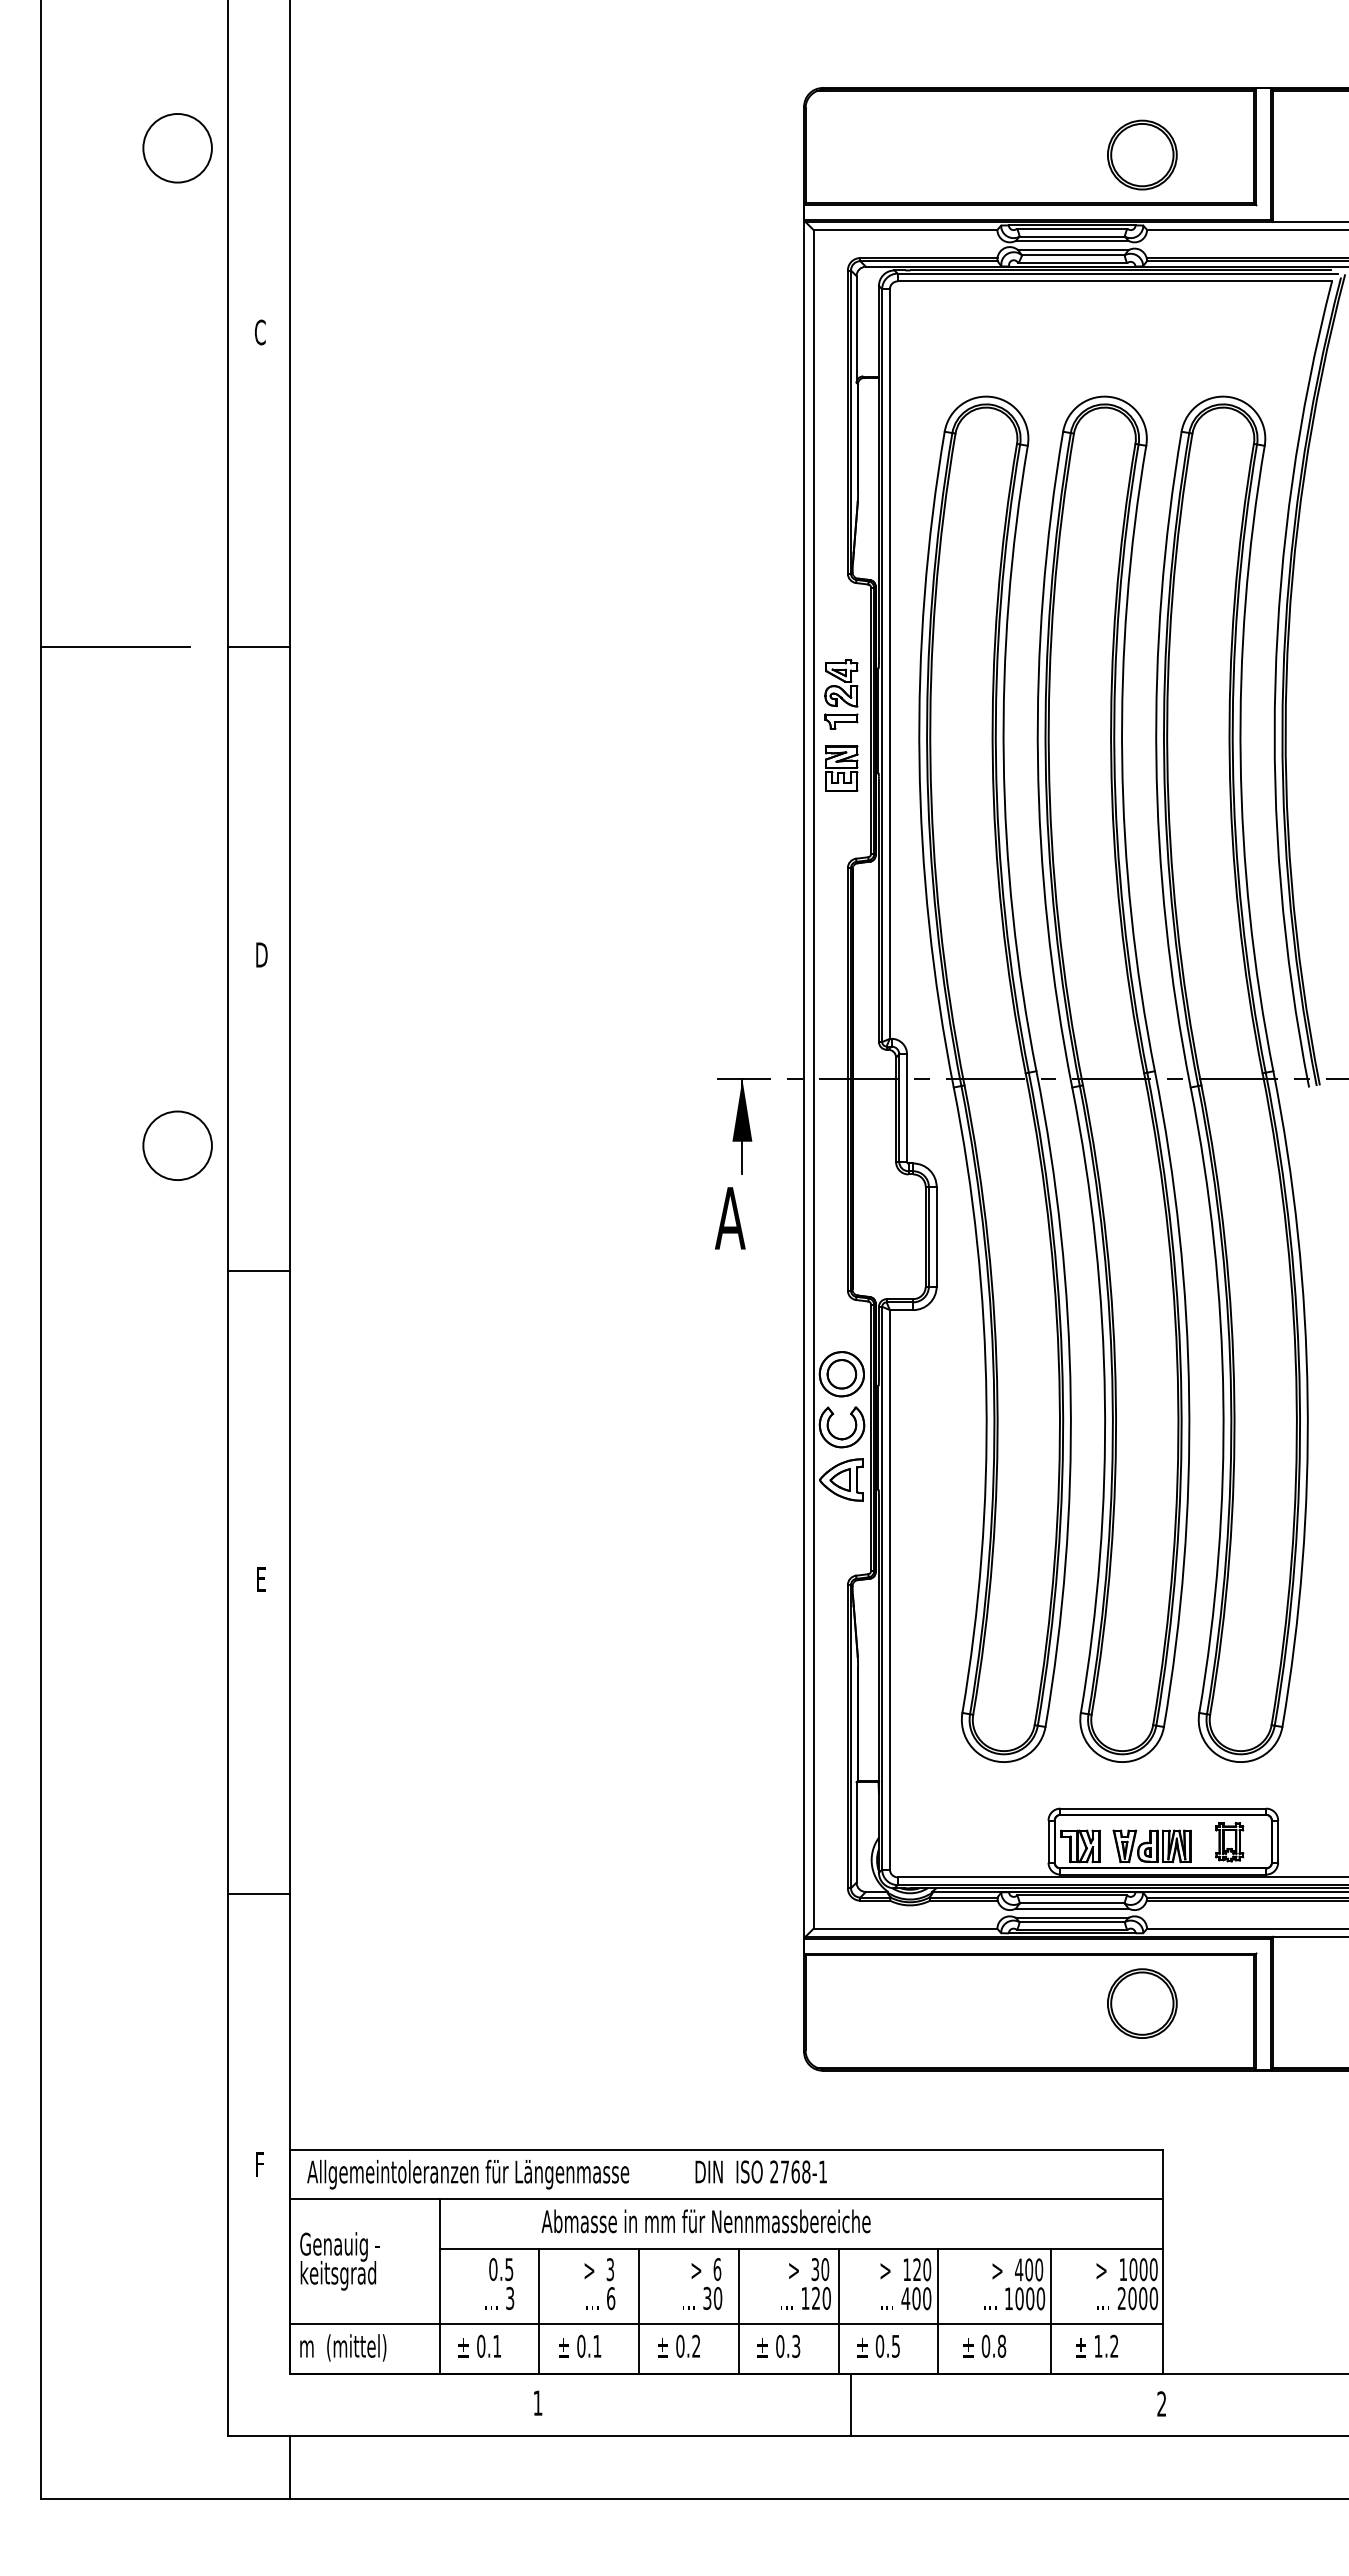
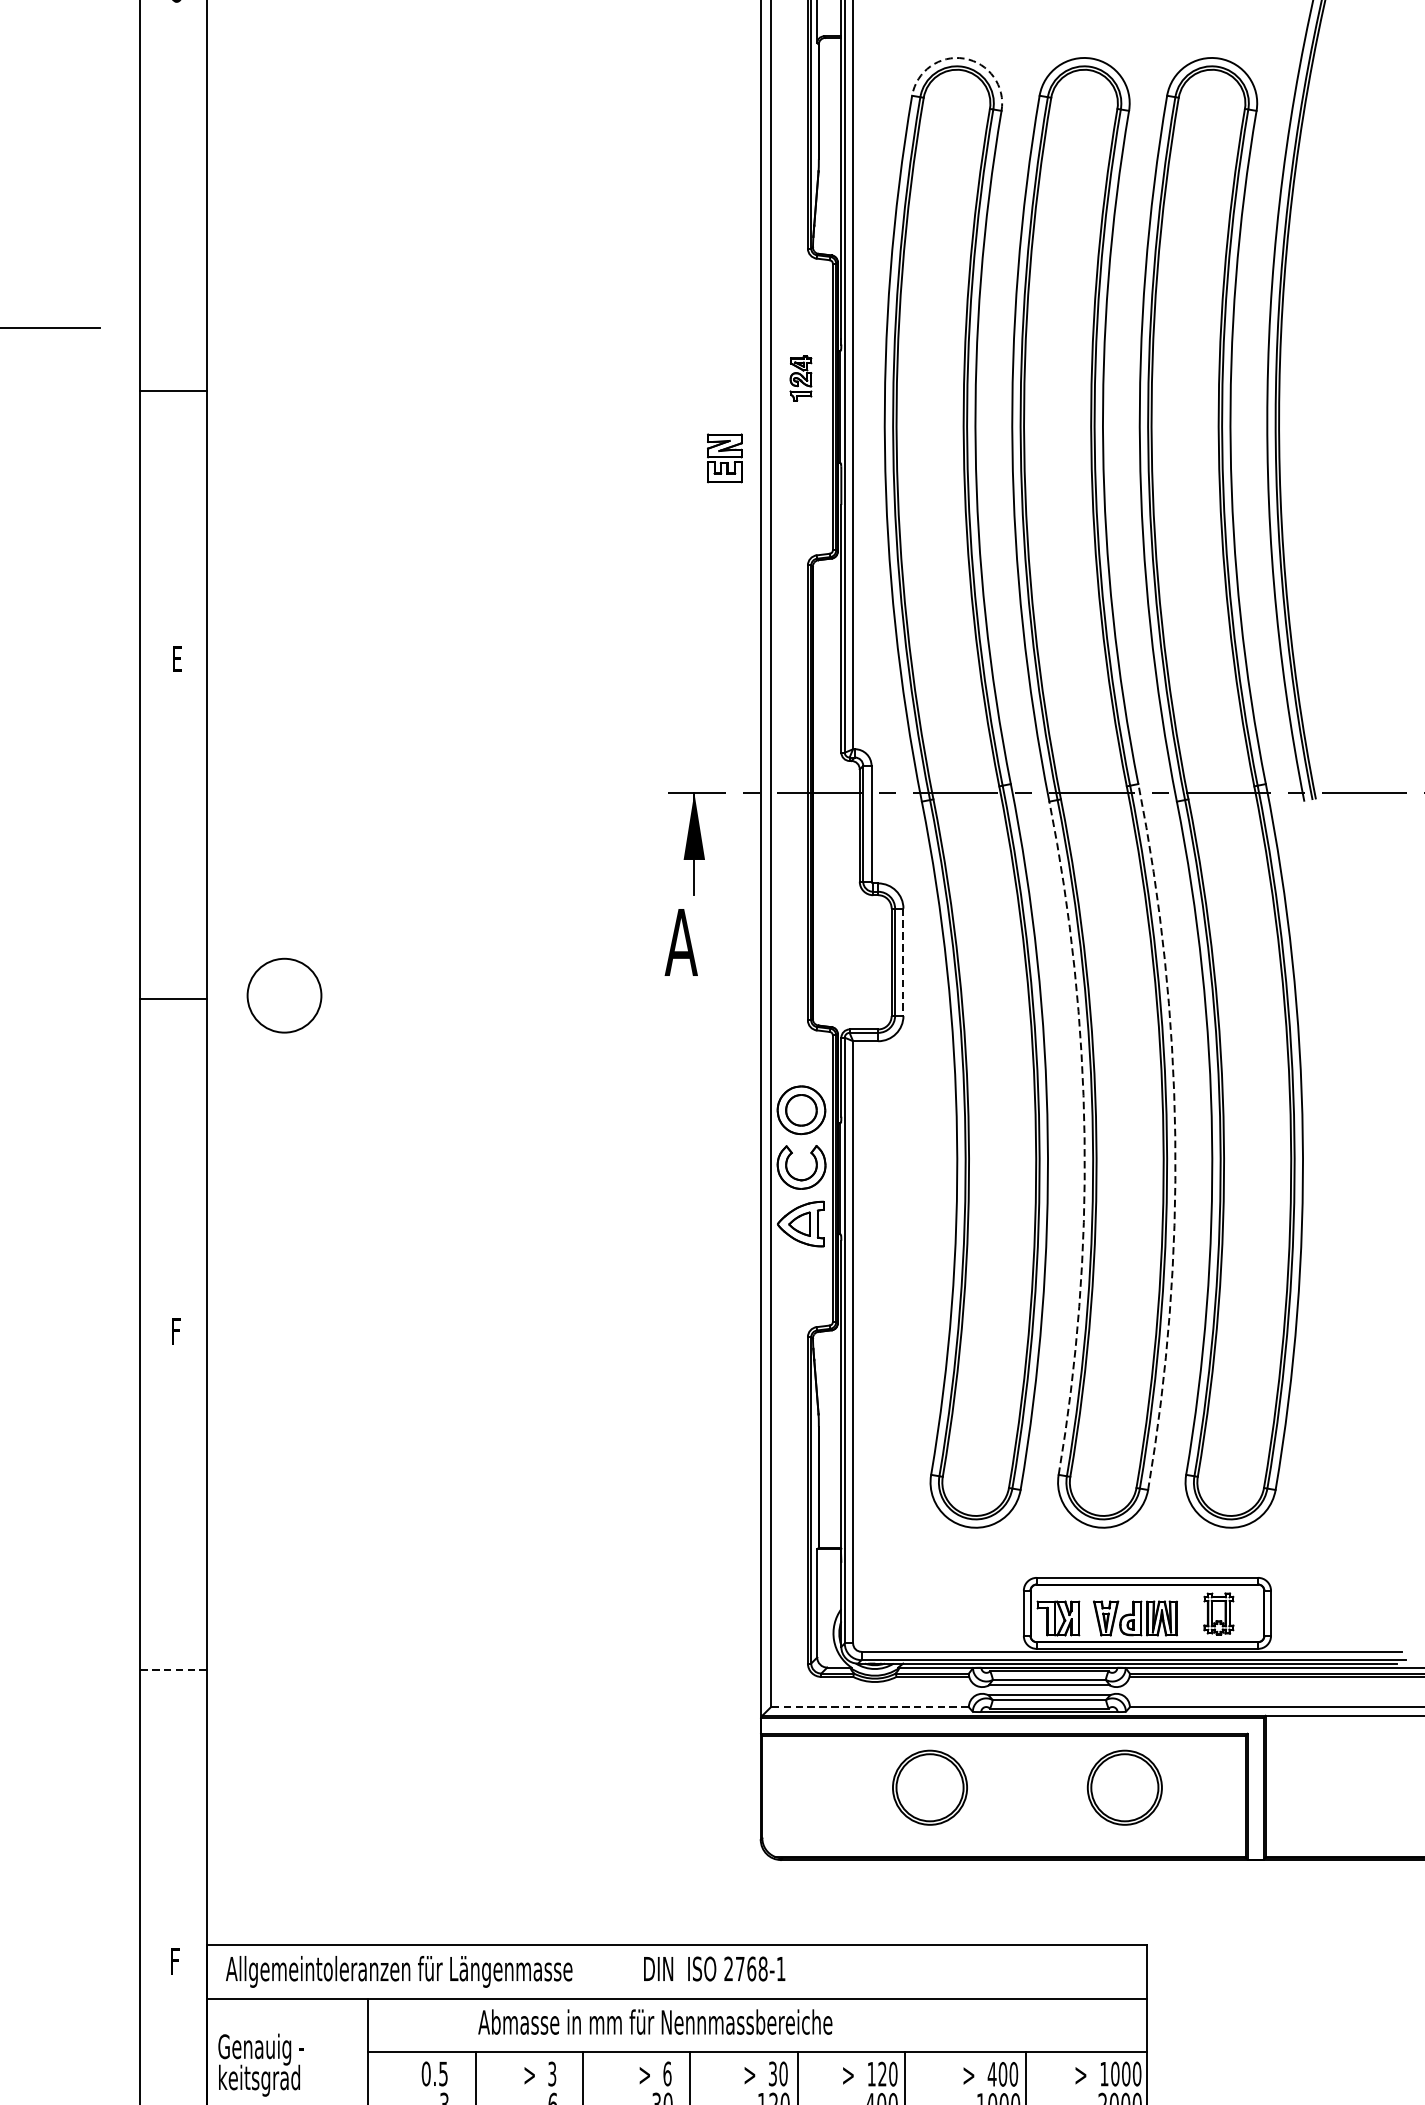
arc: (993, 397) -> (964, 58), solid -> dashed
line: (258, 647) -> (173, 391), moved
part: (841, 694) -> (801, 378), size x0.6
part: (841, 768) -> (724, 458), moved
text: (261, 954) -> (176, 658), D -> E
circle: (177, 1145) -> (284, 995), moved
line: (936, 1236) -> (903, 962), solid -> dashed
arc: (1189, 1398) -> (1175, 1136), solid -> dashed
arc: (1104, 1399) -> (1084, 1137), solid -> dashed
text: (261, 1579) -> (176, 1331), E -> F
line: (259, 1893) -> (174, 1669), solid -> dashed
line: (905, 1928) -> (869, 1706), solid -> dashed
part: (961, 2003) -> (930, 1787), added

